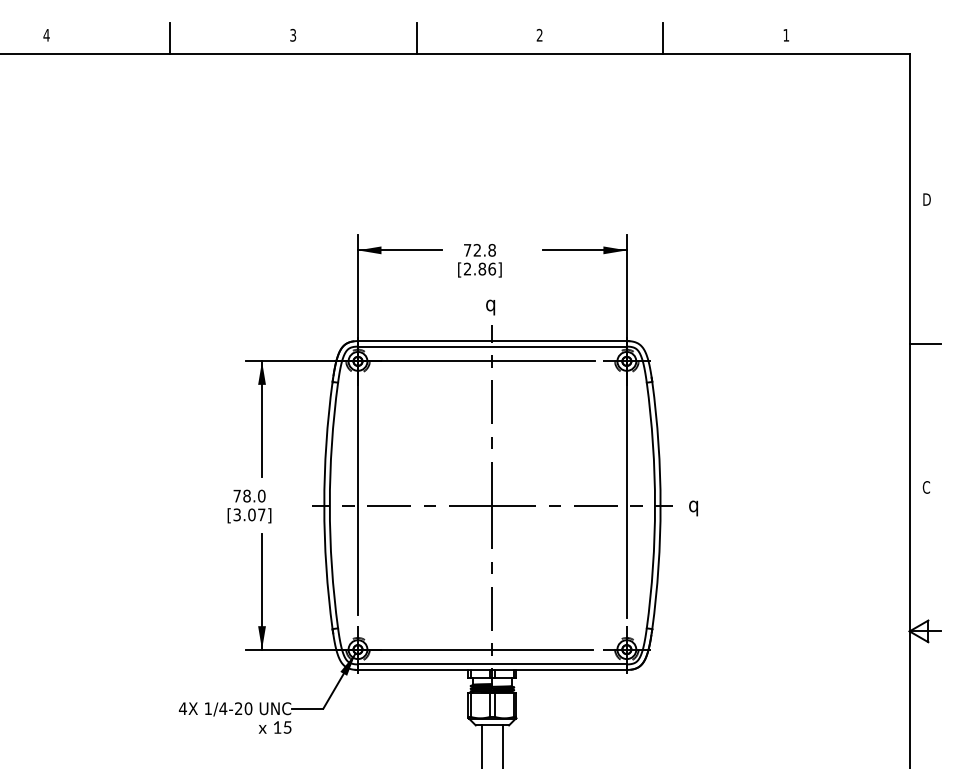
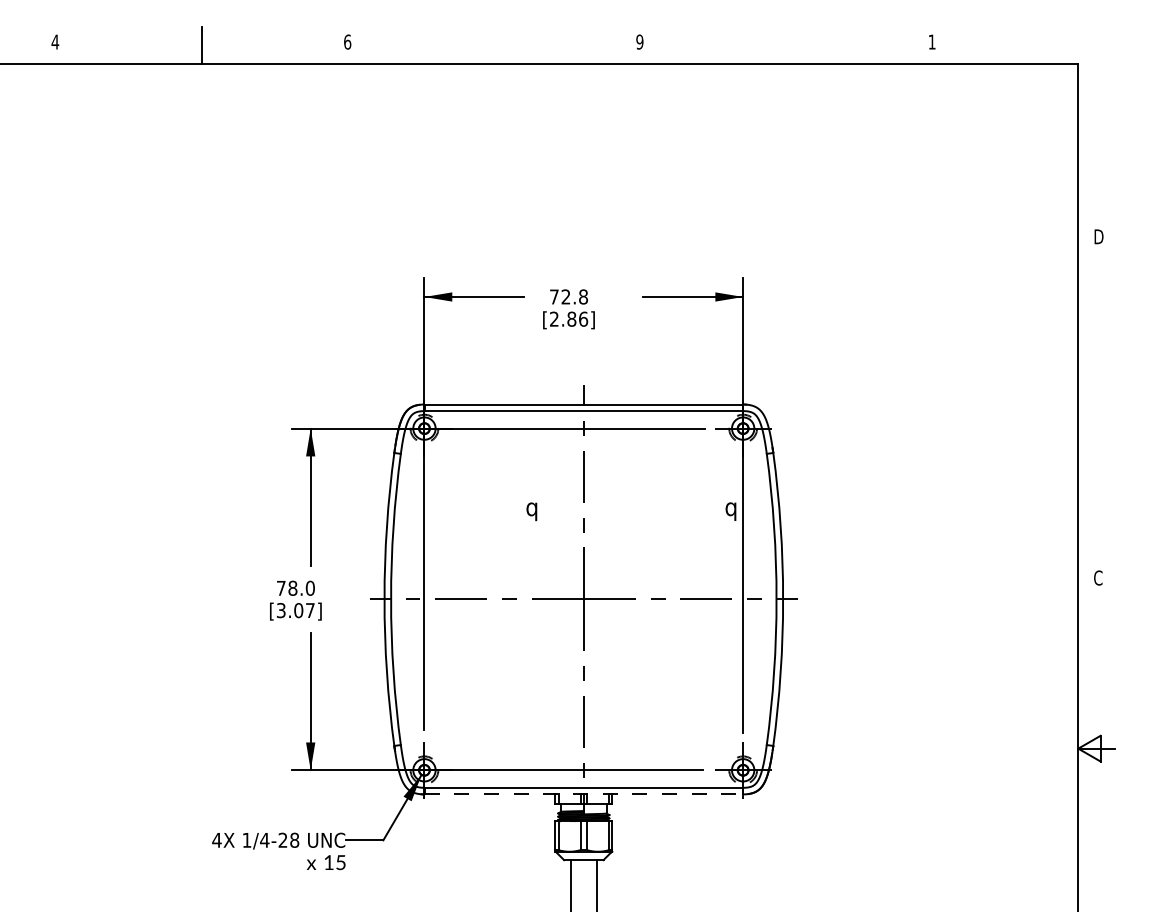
text: (293, 34) -> (347, 41), 3 -> 6
text: (539, 35) -> (639, 42), 2 -> 9
line: (416, 38) -> (493, 45), removed
line: (663, 38) -> (786, 45), removed
text: (490, 307) -> (531, 511), moved
line: (924, 343) -> (1095, 407), removed
text: (693, 508) -> (730, 511), moved
line: (492, 669) -> (583, 793), solid -> dashed
text: (248, 708) -> (294, 840), 1/4-20 -> 1/4-28

